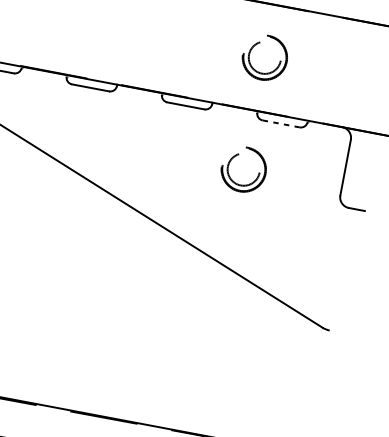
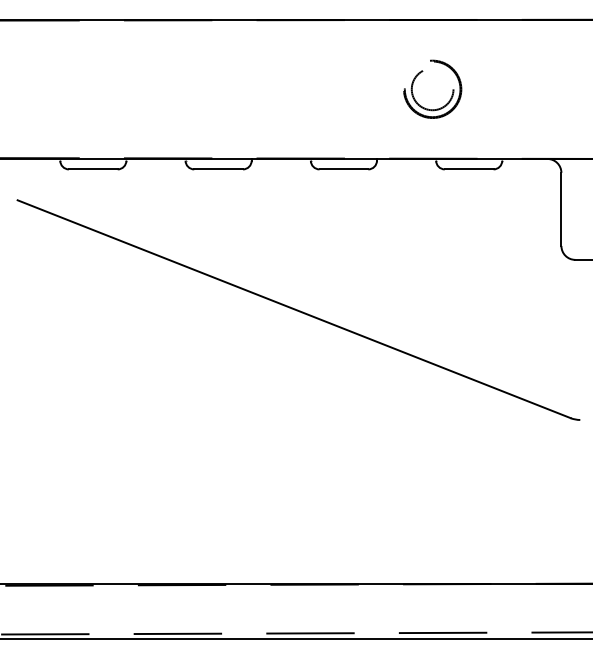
line: (281, 124) -> (469, 169), dashed -> solid
part: (238, 155) -> (422, 219), removed

